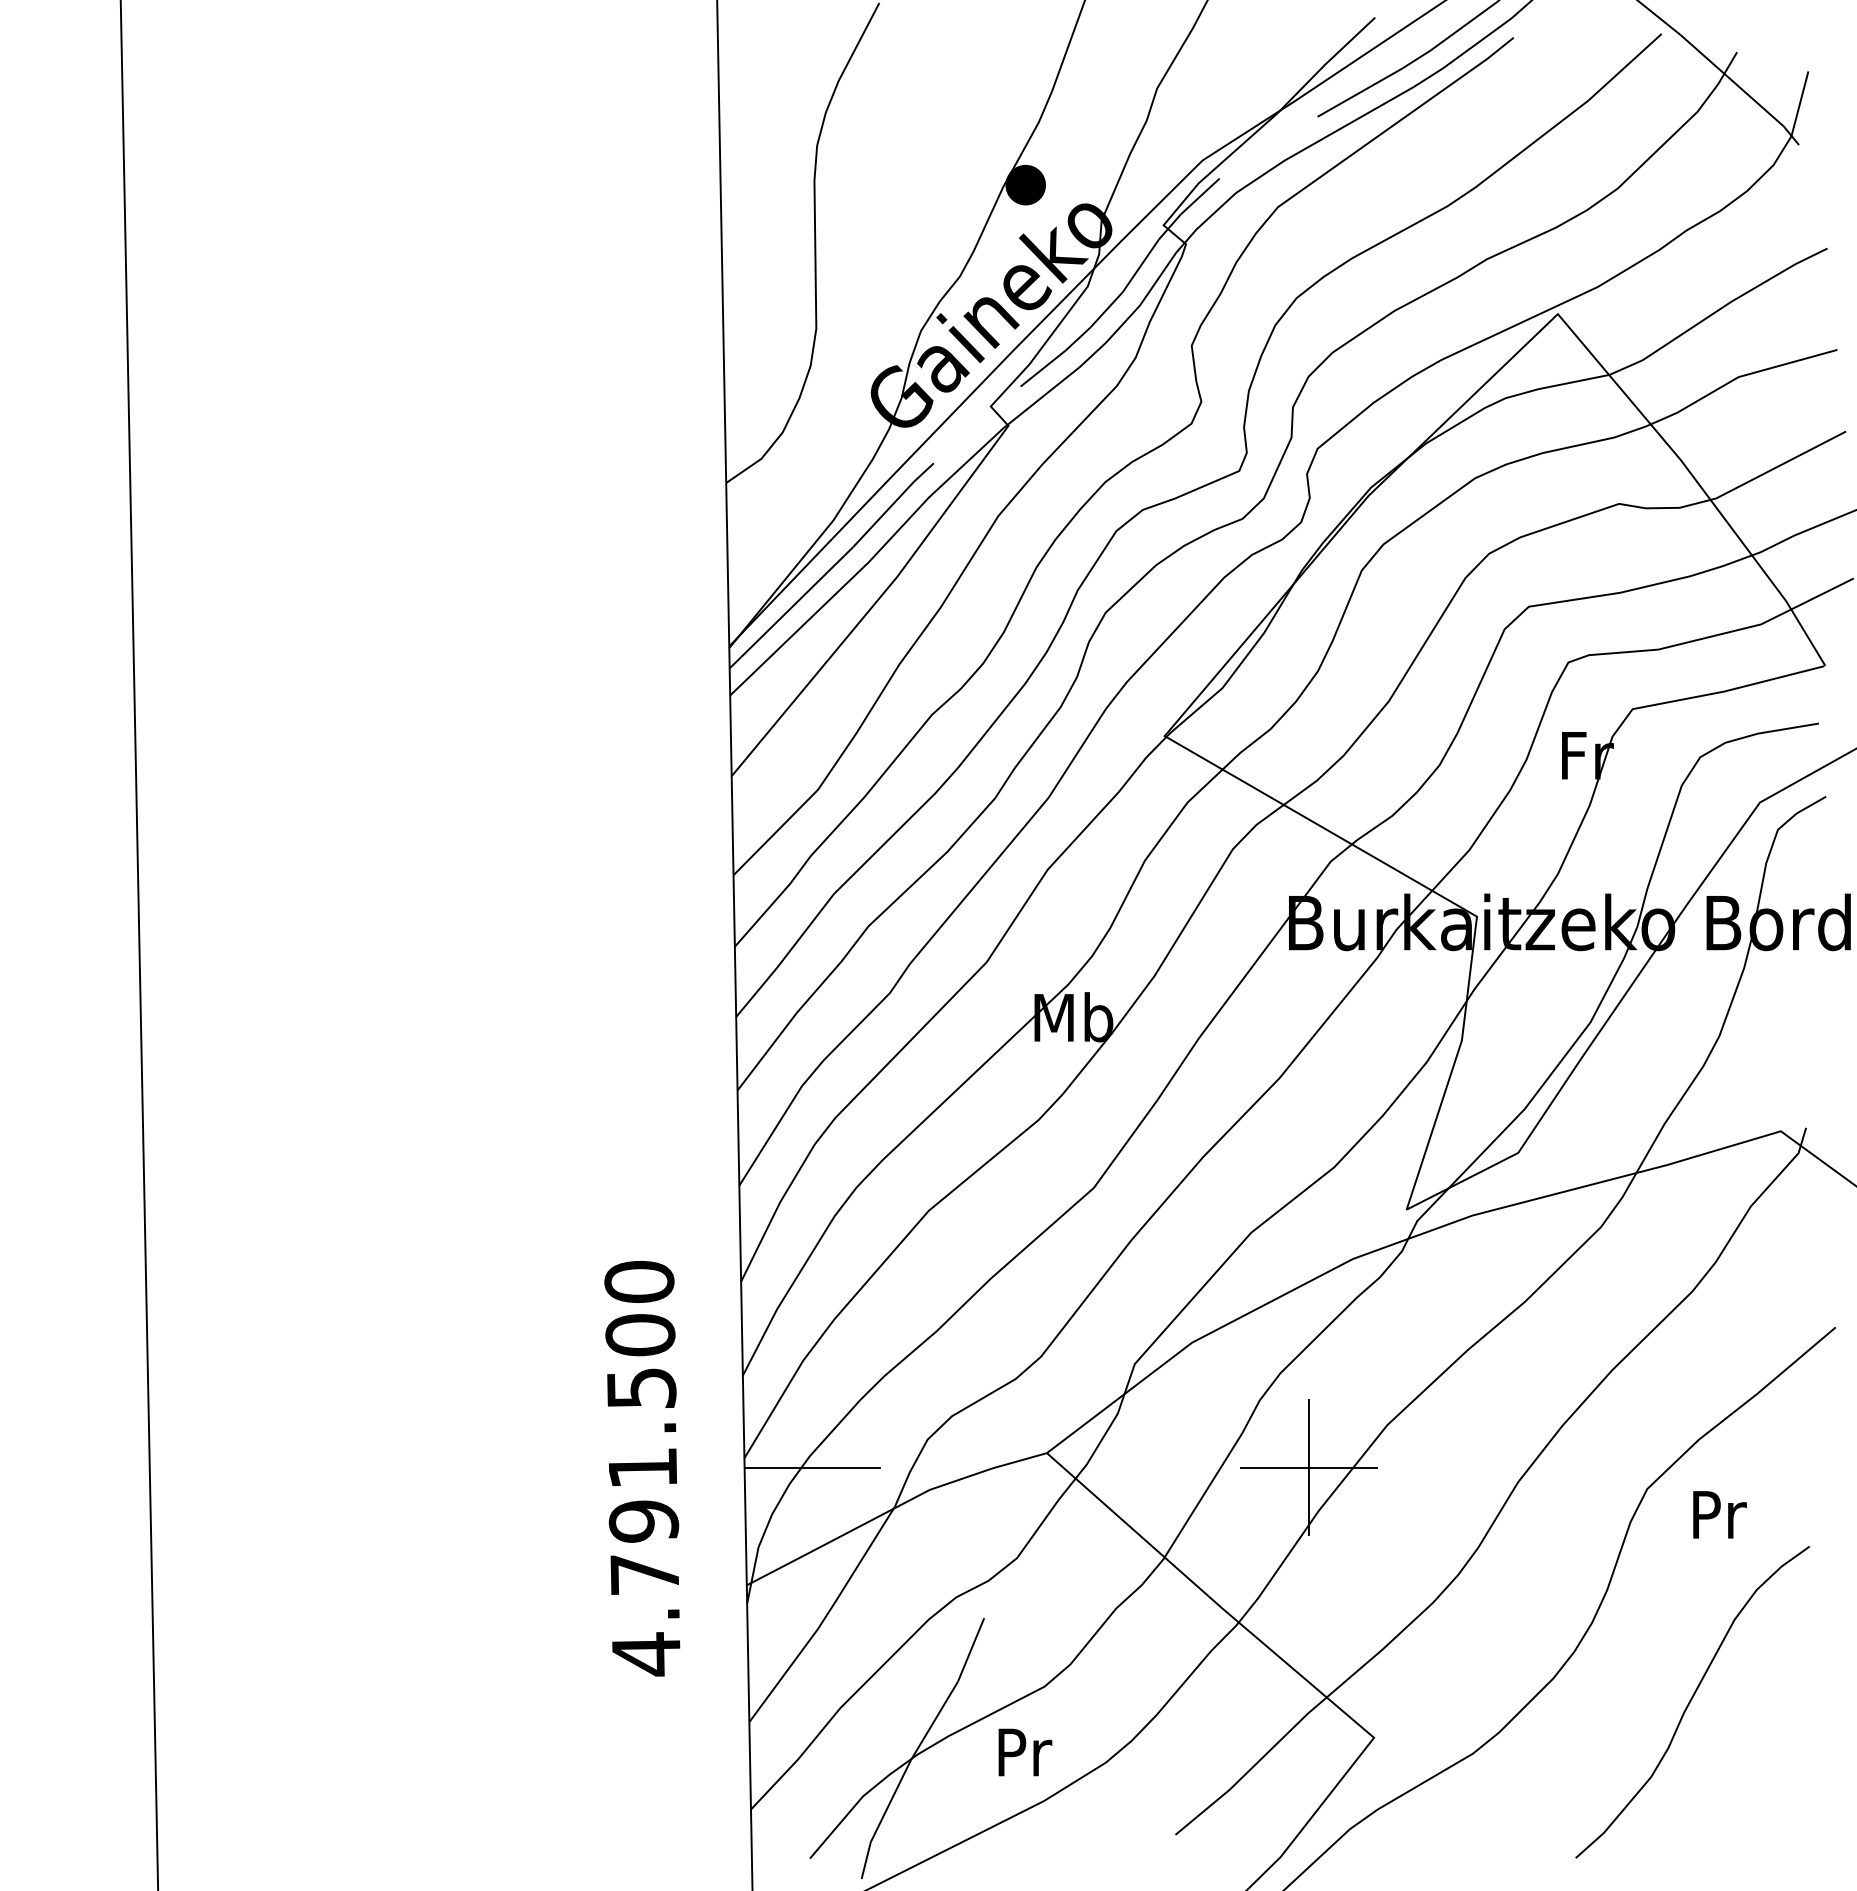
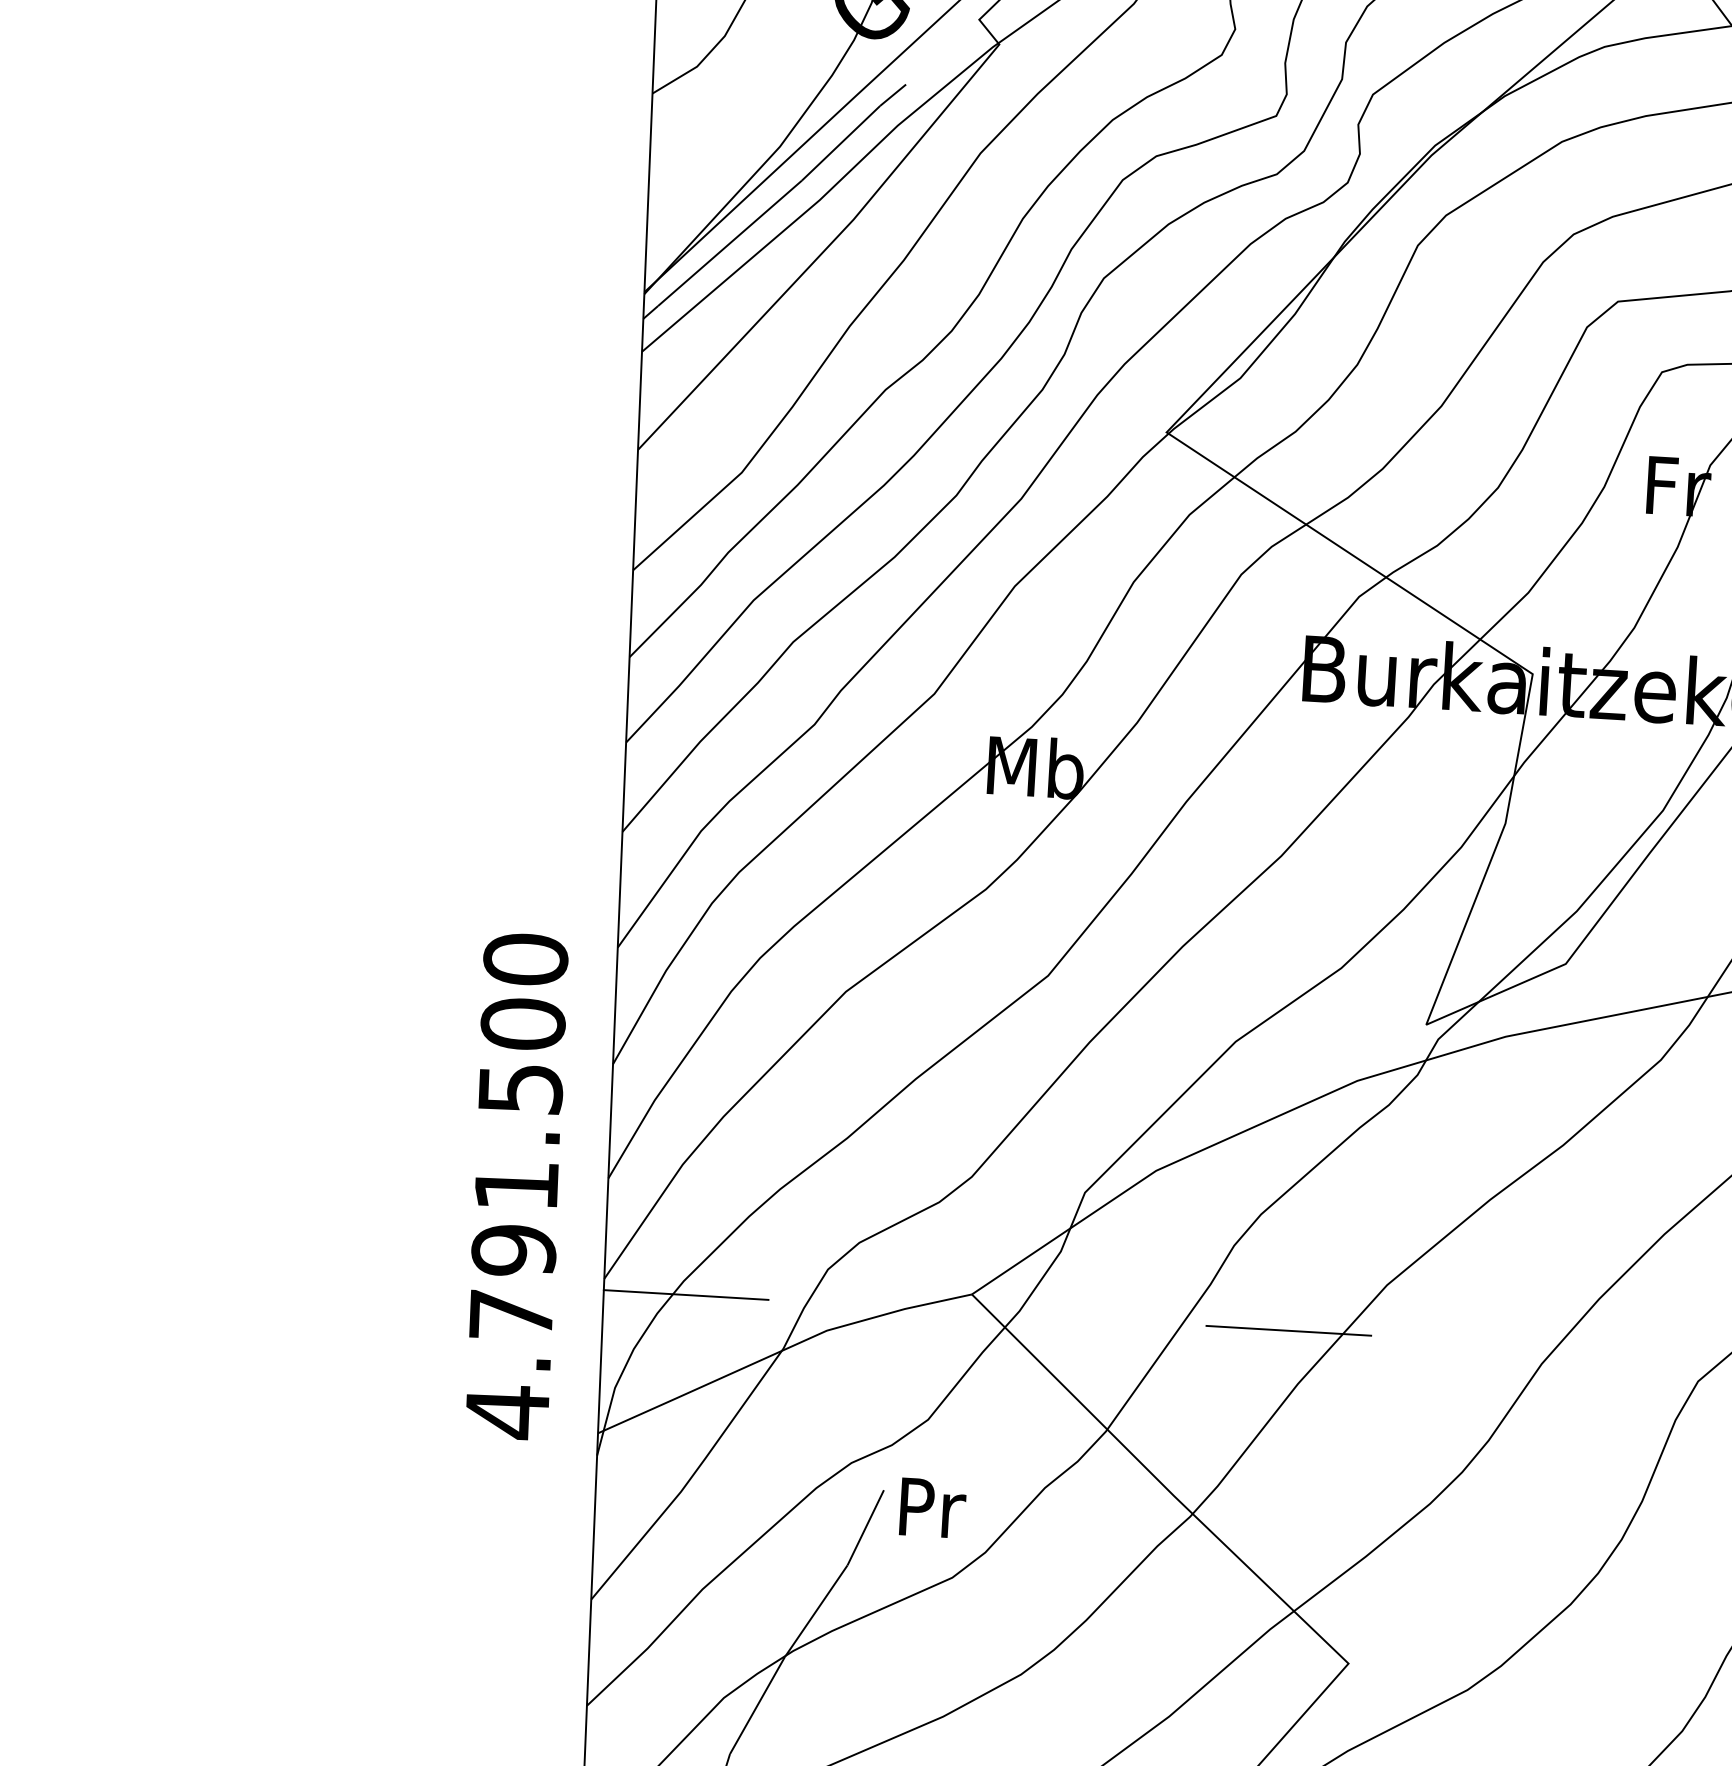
line: (1308, 1467) -> (1288, 1330), removed
text: (642, 1468) -> (516, 1186), moved
text: (1025, 1752) -> (933, 1508), moved

